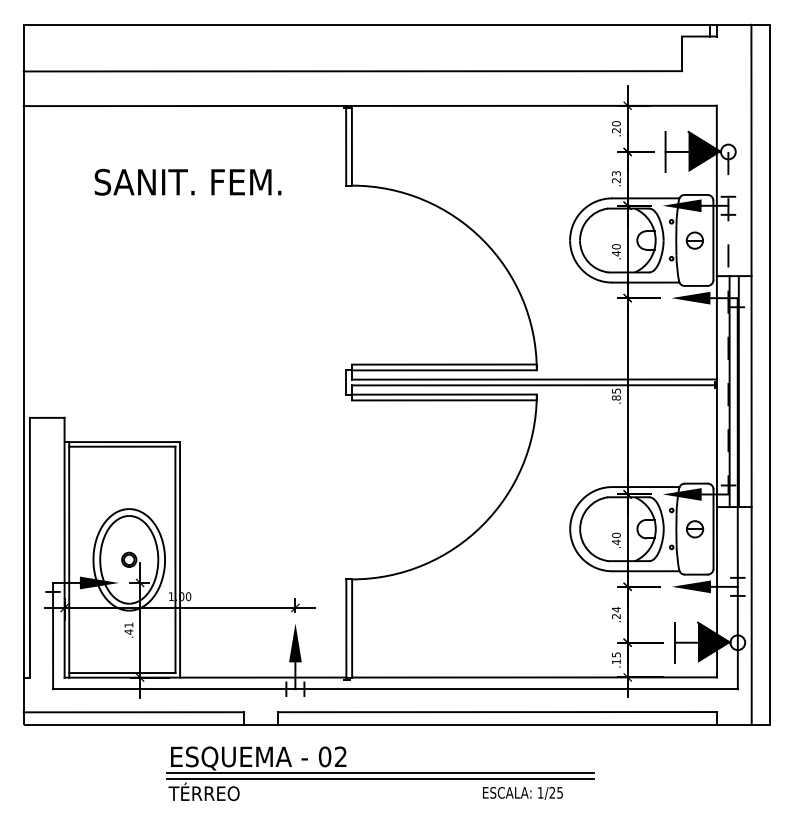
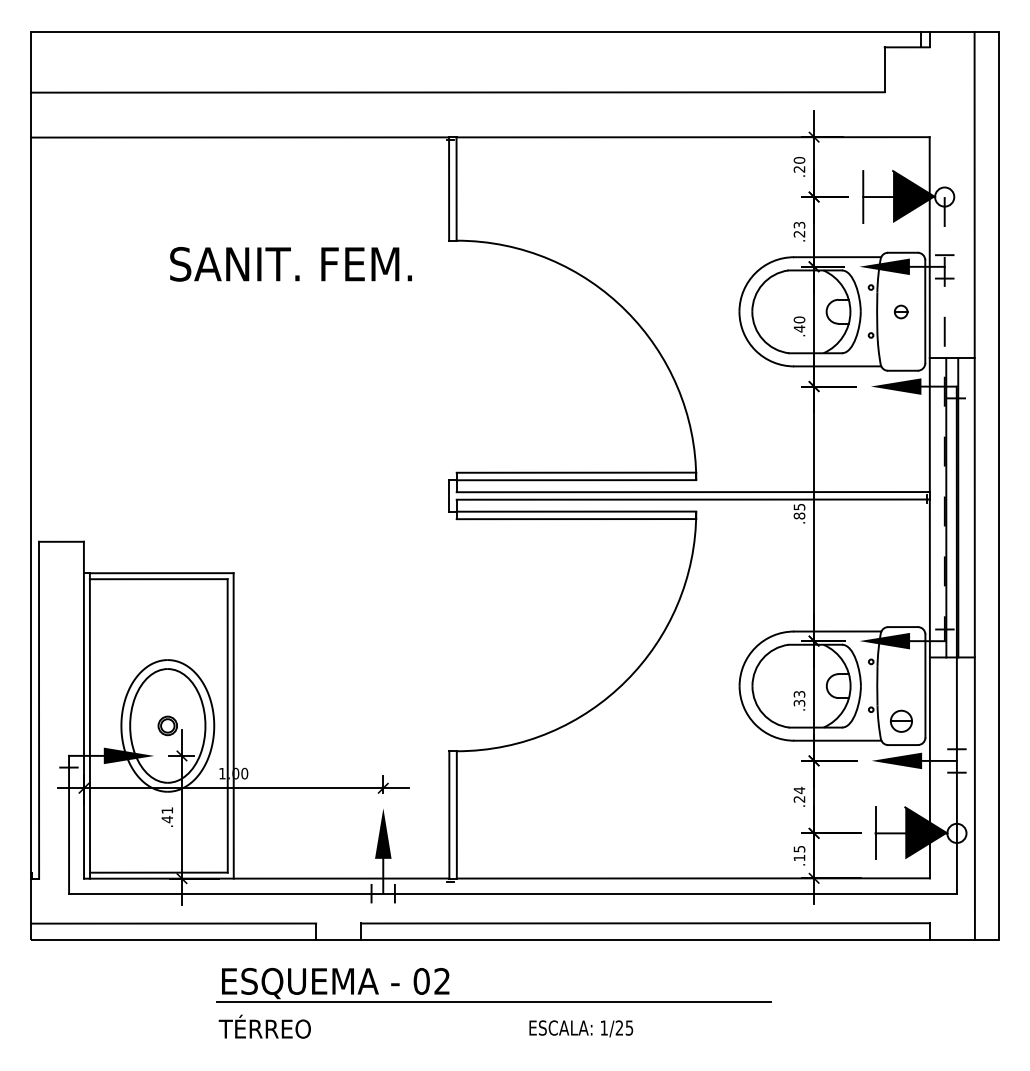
text: (187, 182) -> (290, 264), moved
part: (694, 240) -> (900, 311), size x0.6
part: (695, 528) -> (901, 720), moved
text: (616, 538) -> (799, 698), .40 -> .33
line: (380, 778) -> (493, 1009), removed
text: (523, 793) -> (581, 1028), moved

